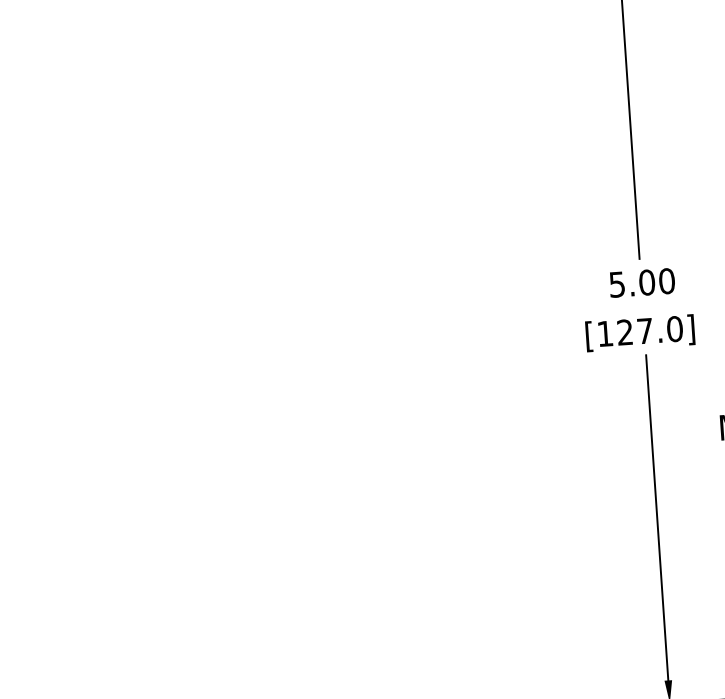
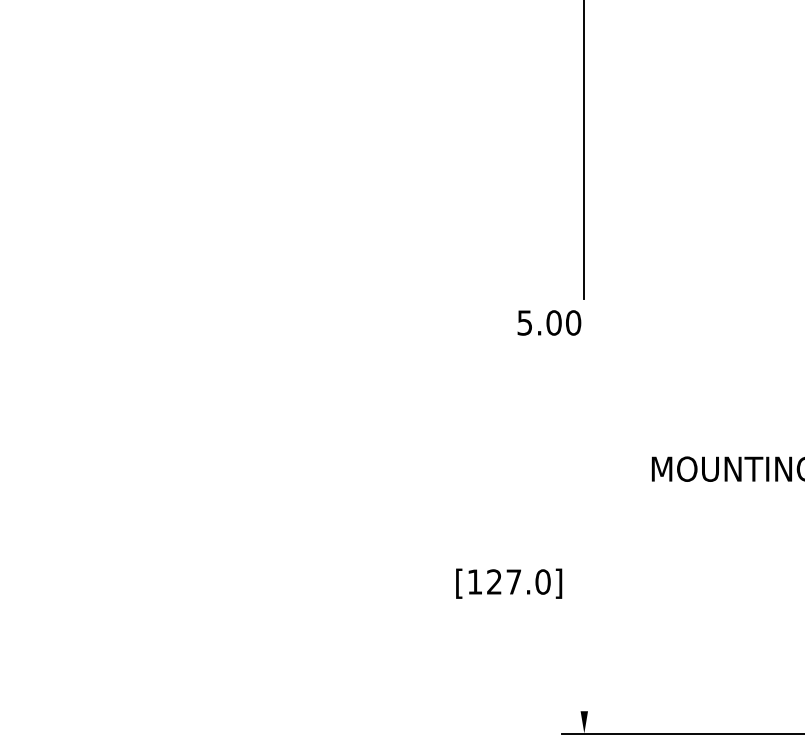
text: (642, 282) -> (549, 322), moved
text: (640, 332) -> (509, 583), moved
line: (657, 517) -> (584, 552), removed

